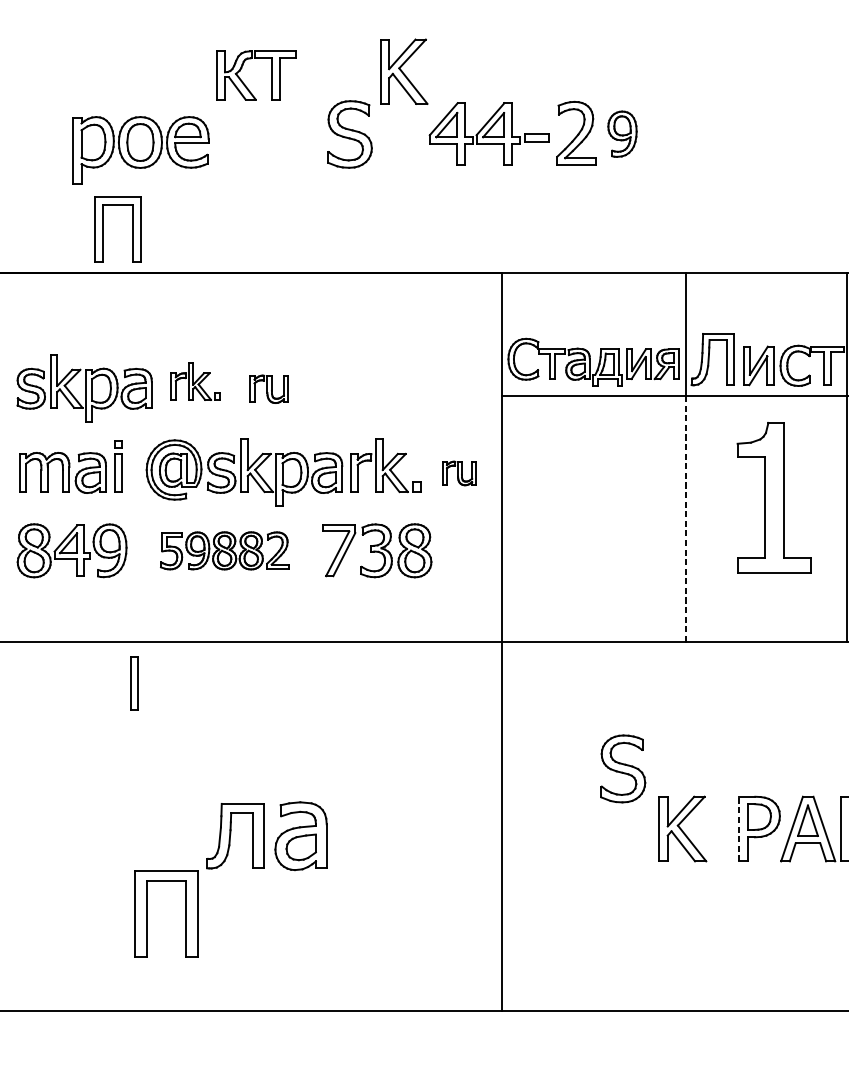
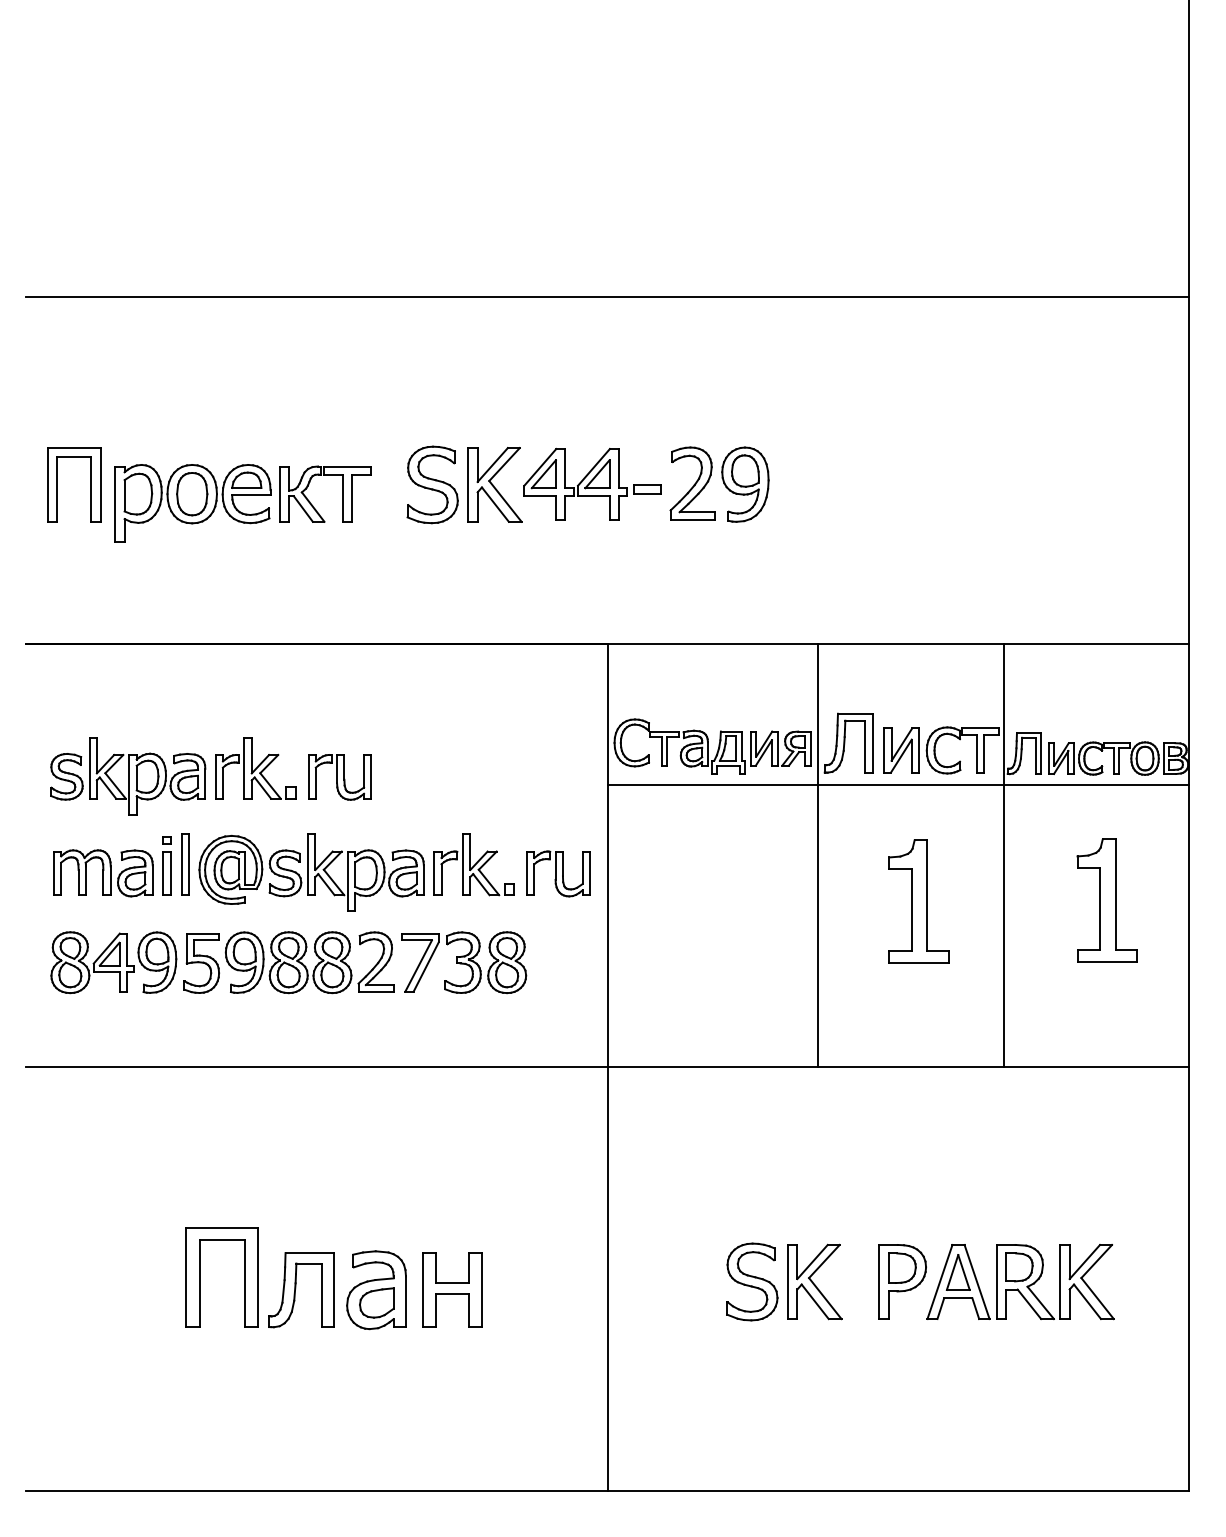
part: (403, 71) -> (494, 484), moved
part: (246, 85) -> (313, 505), moved
part: (622, 134) -> (745, 484), size x1.43
part: (131, 229) -> (90, 484), moved
part: (195, 381) -> (255, 768), size x1.43
part: (268, 389) -> (339, 777), size x1.43
part: (459, 473) -> (558, 873), size x1.67
part: (773, 497) -> (918, 901), size x0.71
line: (685, 519) -> (817, 926), dashed -> solid
part: (224, 550) -> (288, 962), size x1.43
part: (134, 683) -> (185, 864), moved
part: (623, 768) -> (752, 1281), moved
line: (739, 828) -> (879, 1281), dashed -> solid
part: (367, 835) -> (452, 1289), added
part: (147, 914) -> (200, 1277), moved

